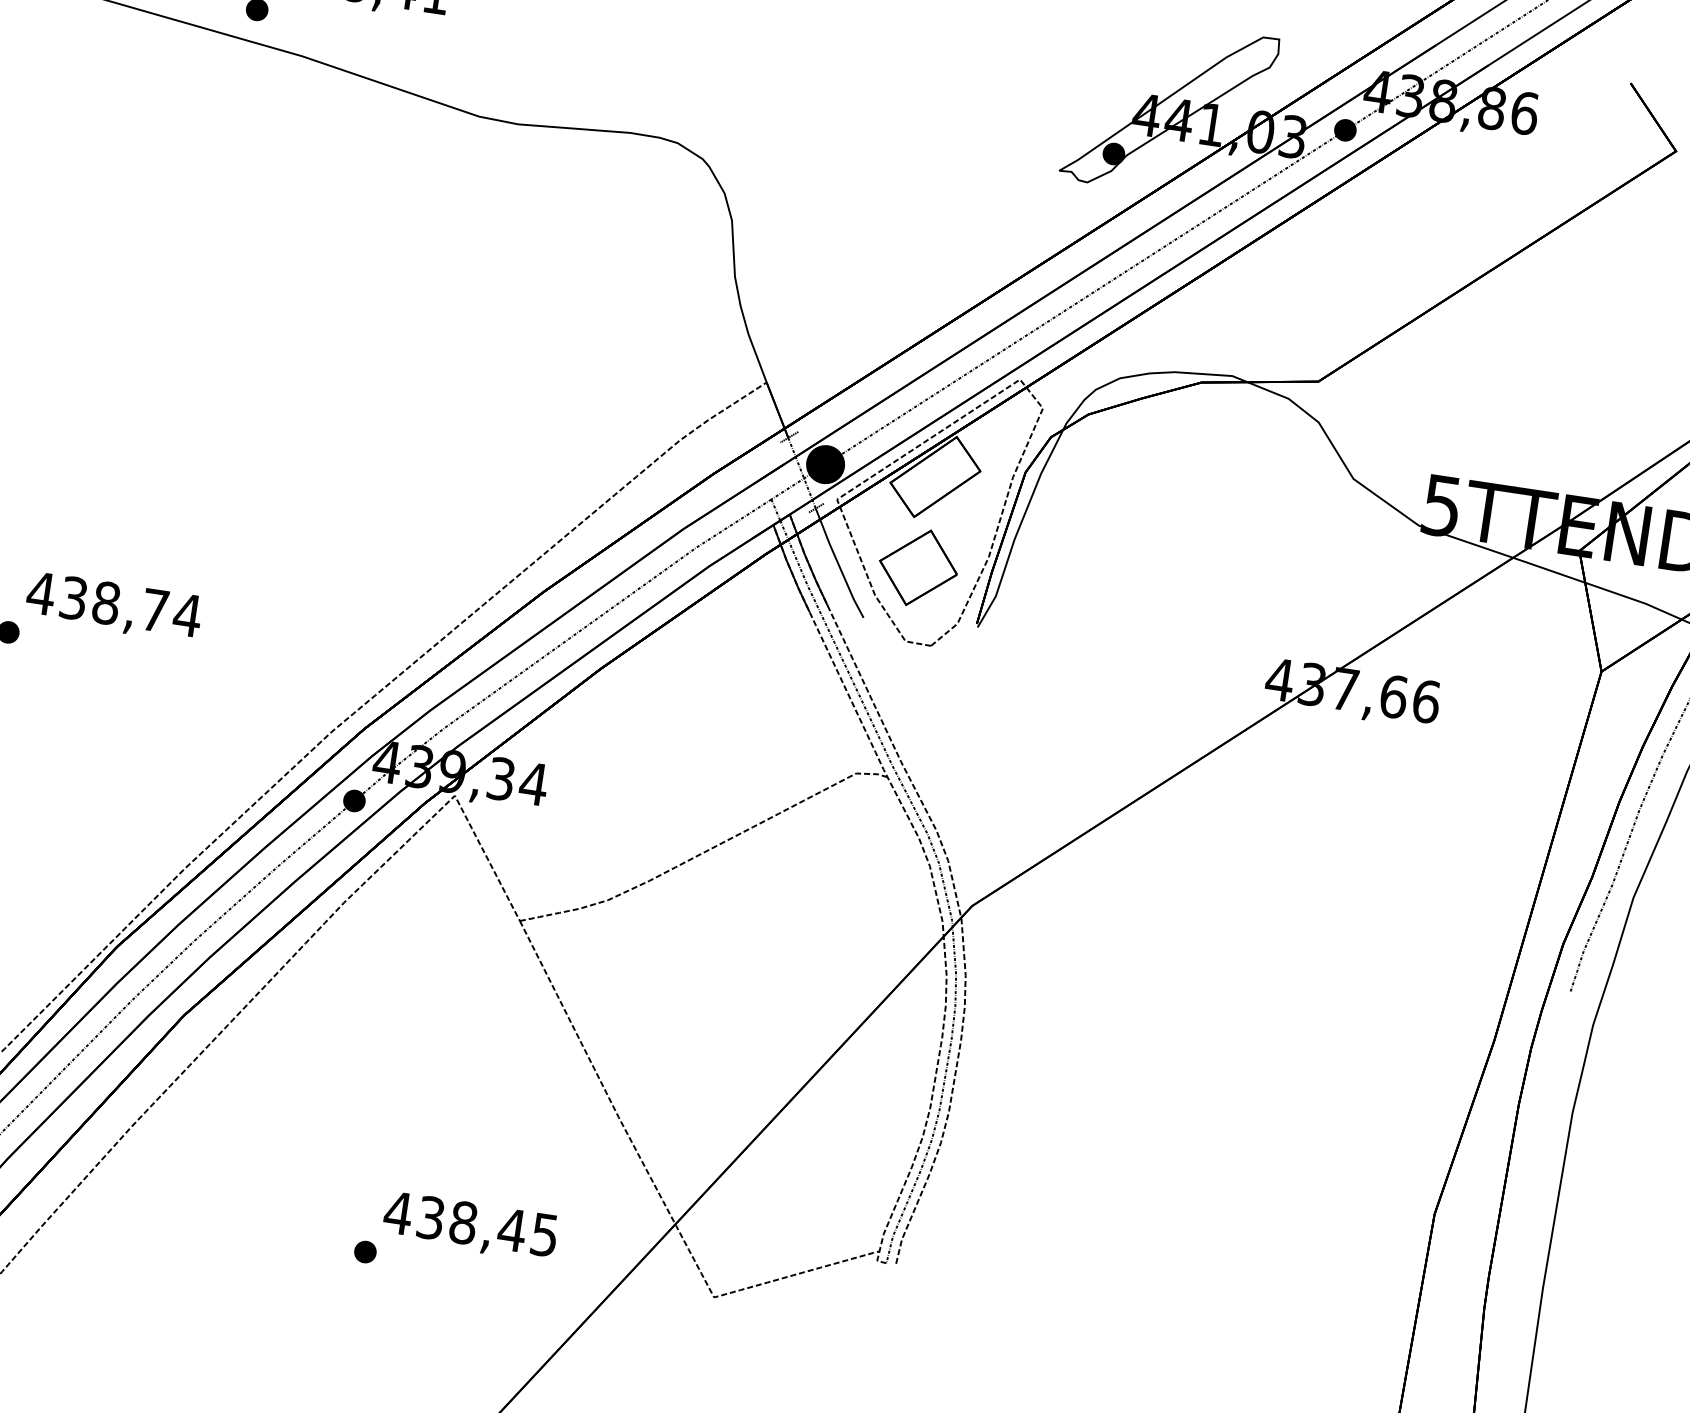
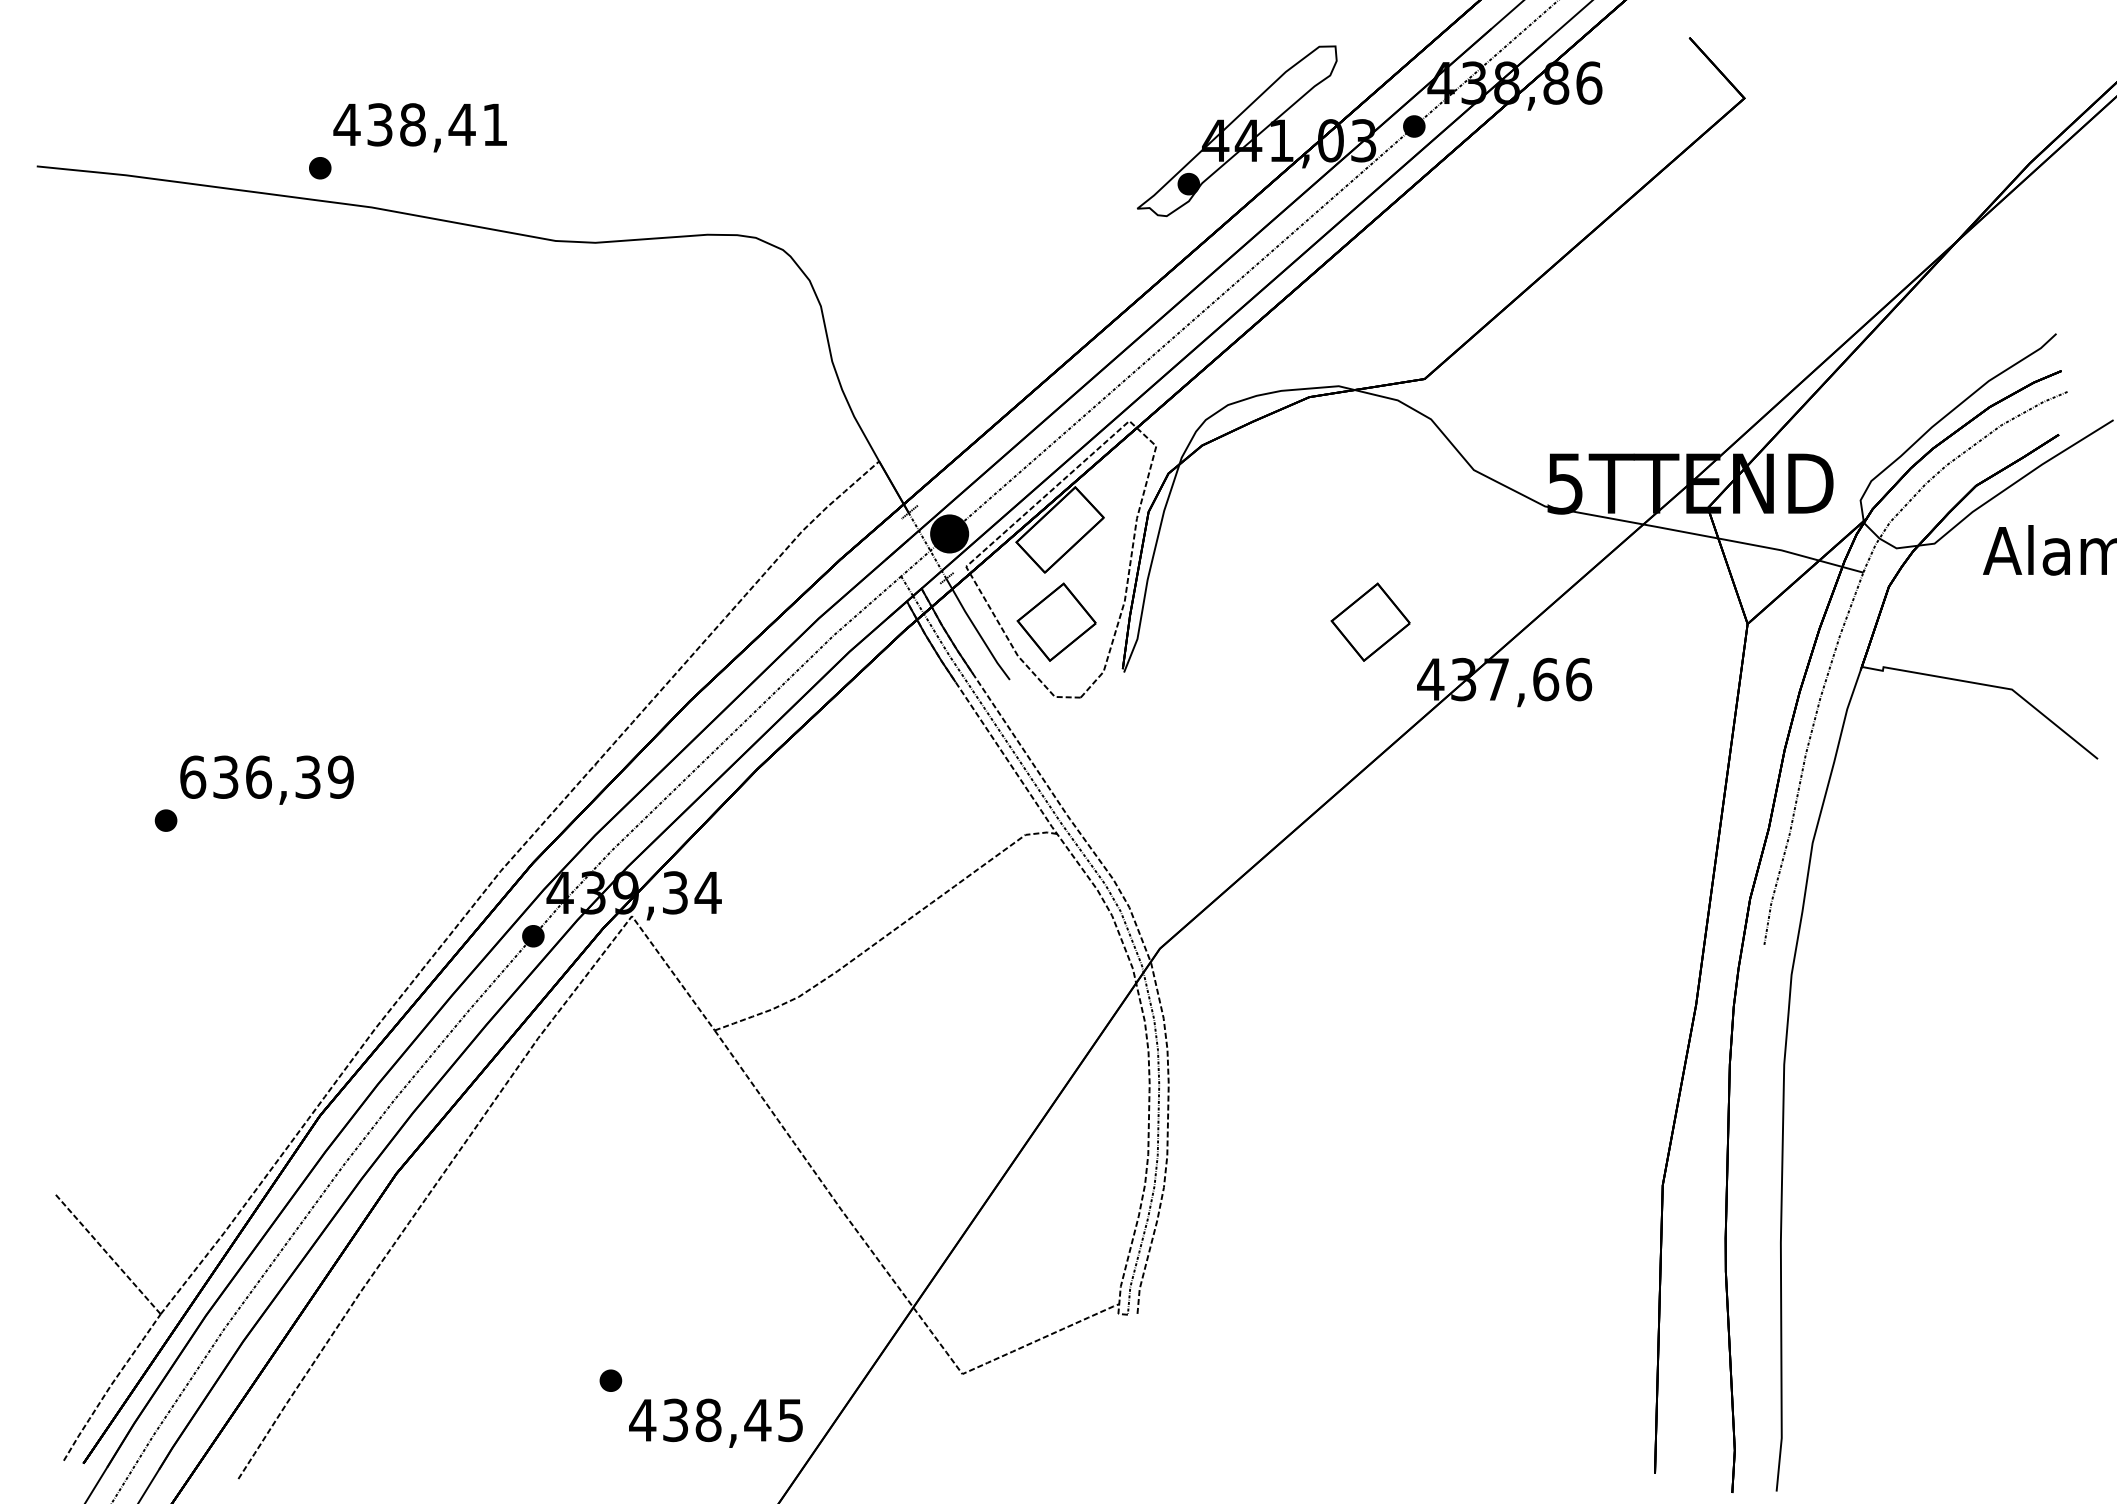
text: (114, 603) -> (266, 776), 438,74 -> 636,39
part: (1228, 613) -> (1370, 621), added
text: (470, 1226) -> (715, 1422), moved

